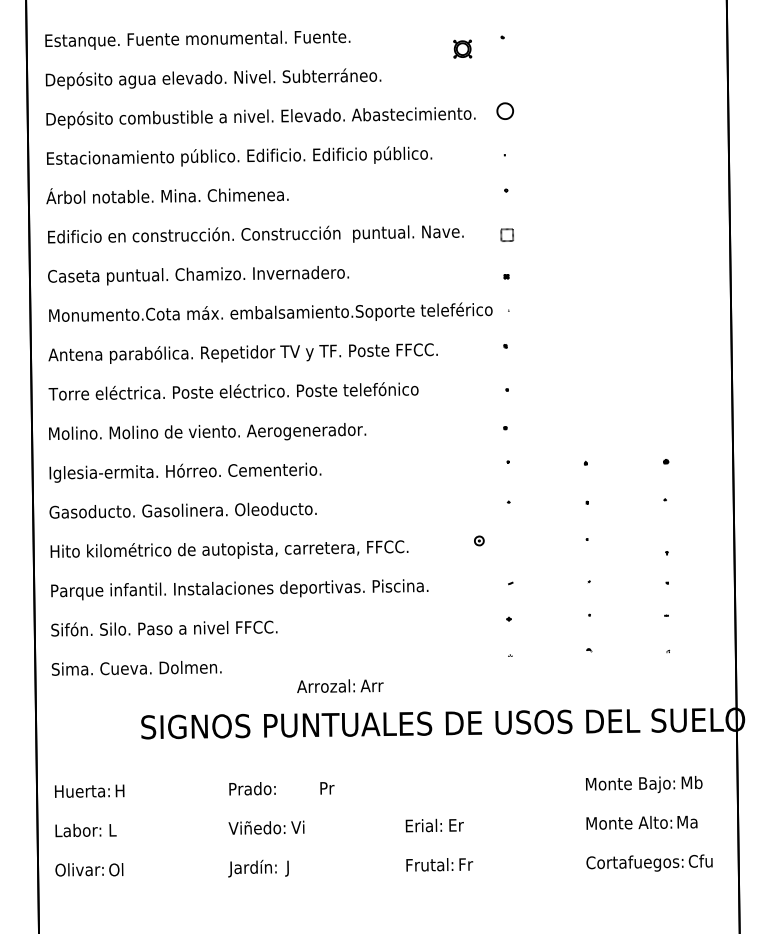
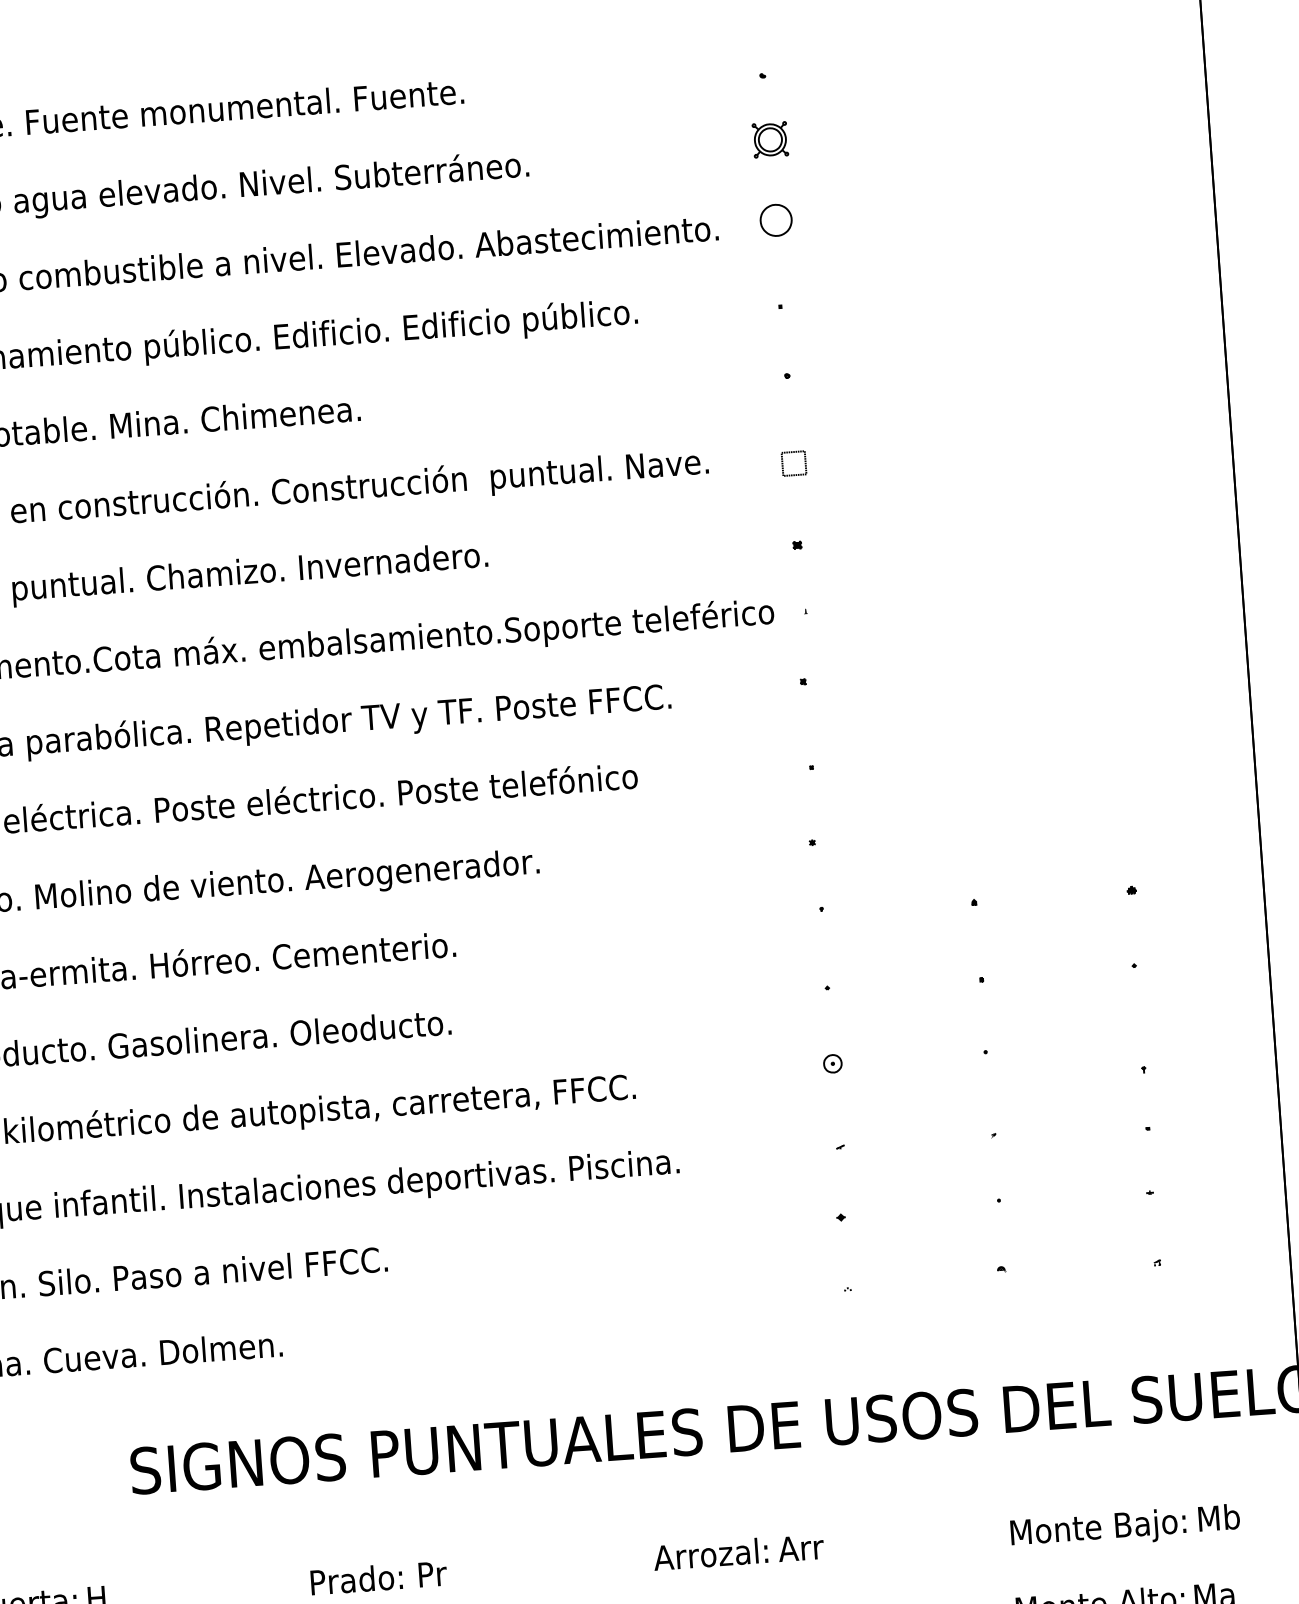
part: (462, 48) -> (769, 138), moved
part: (479, 540) -> (833, 1062), moved
text: (340, 685) -> (739, 1551), moved
text: (327, 788) -> (433, 1574), moved

